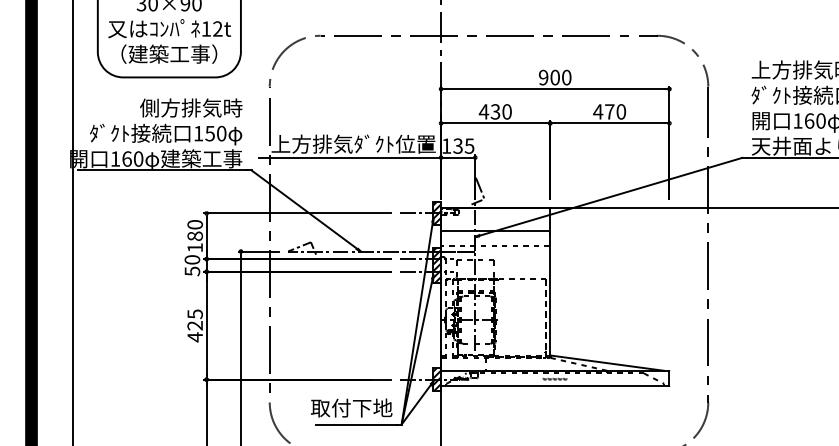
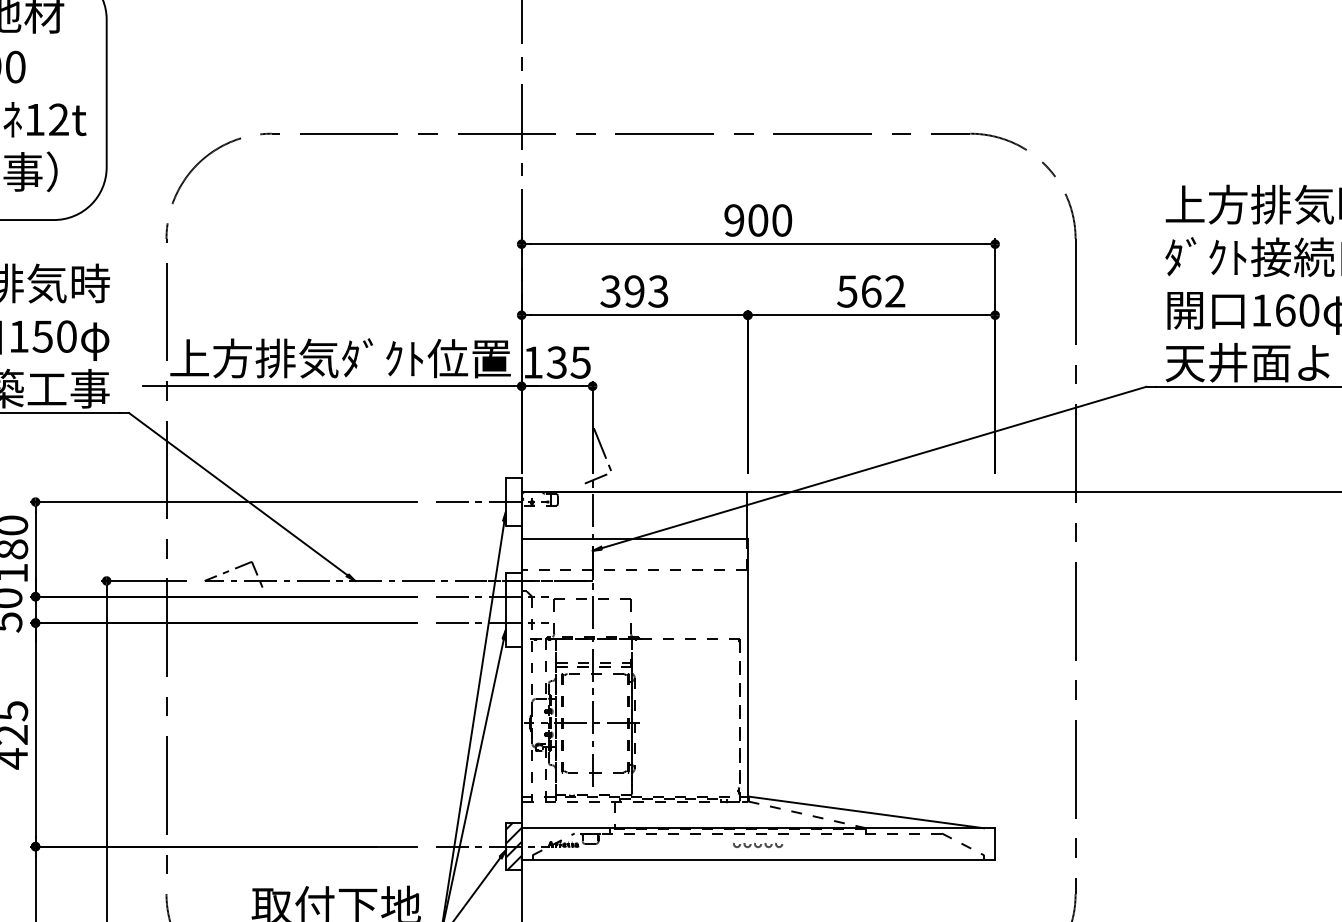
text: (494, 111) -> (632, 290), 430 -> 393
text: (609, 111) -> (870, 290), 470 -> 562
hatch: (437, 213) -> (514, 502), removed
hatch: (437, 265) -> (514, 609), removed

